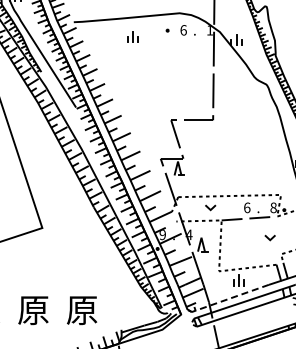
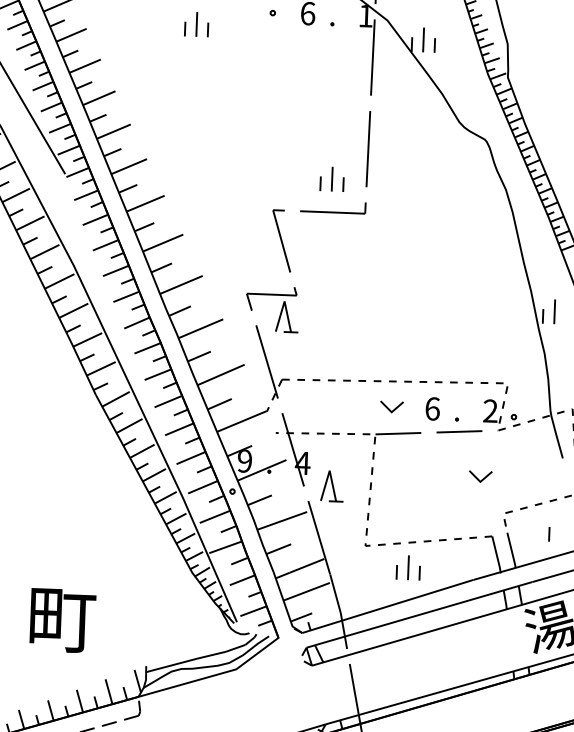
part: (197, 104) -> (332, 177), added
line: (209, 207) -> (389, 406), moved
text: (273, 207) -> (490, 410), 8 -> 2
line: (230, 298) -> (388, 606), dashed -> solid
text: (81, 310) -> (60, 620), 原 -> 町

